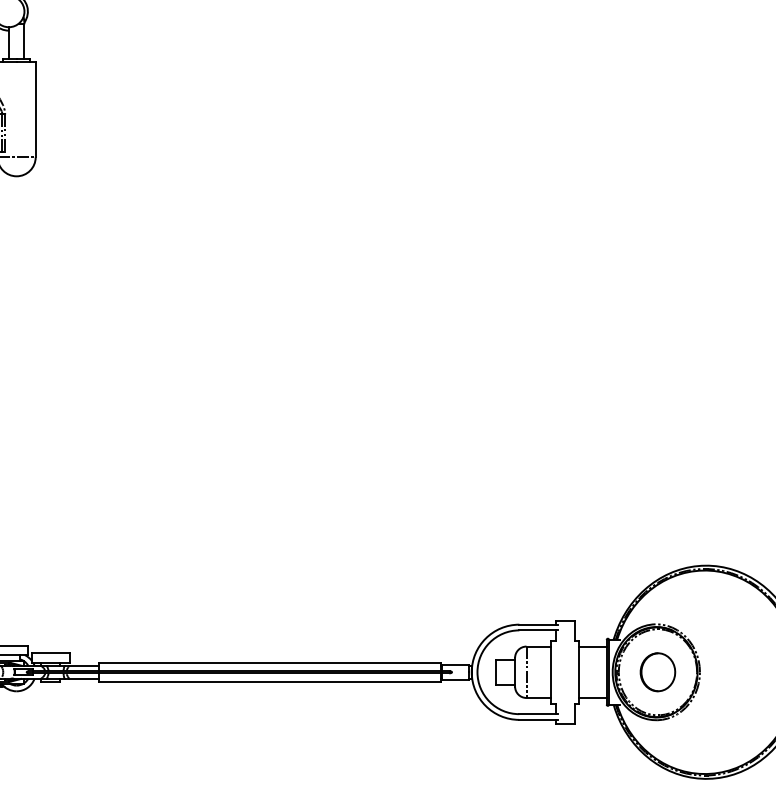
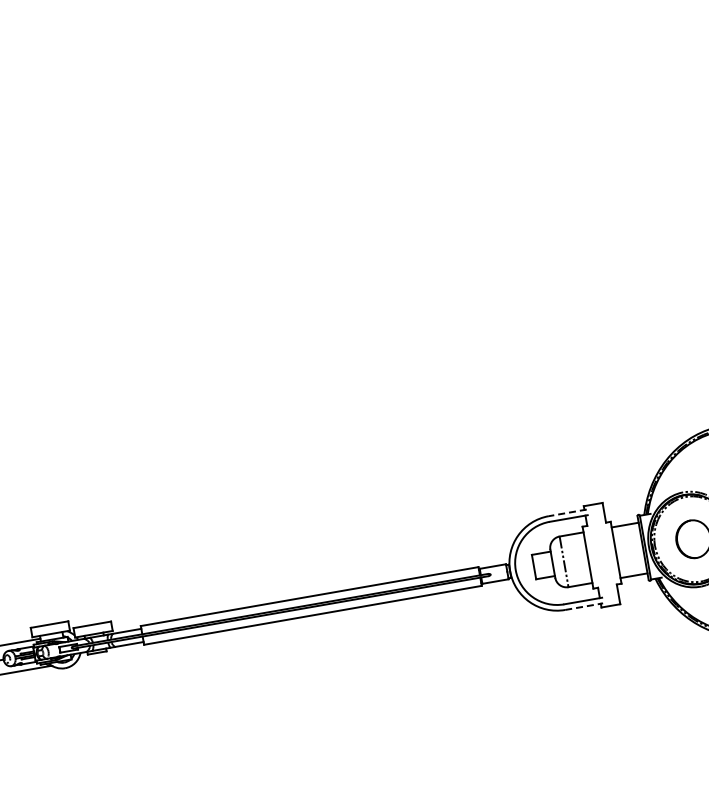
line: (538, 624) -> (567, 512), solid -> dashed
line: (539, 719) -> (584, 606), solid -> dashed

